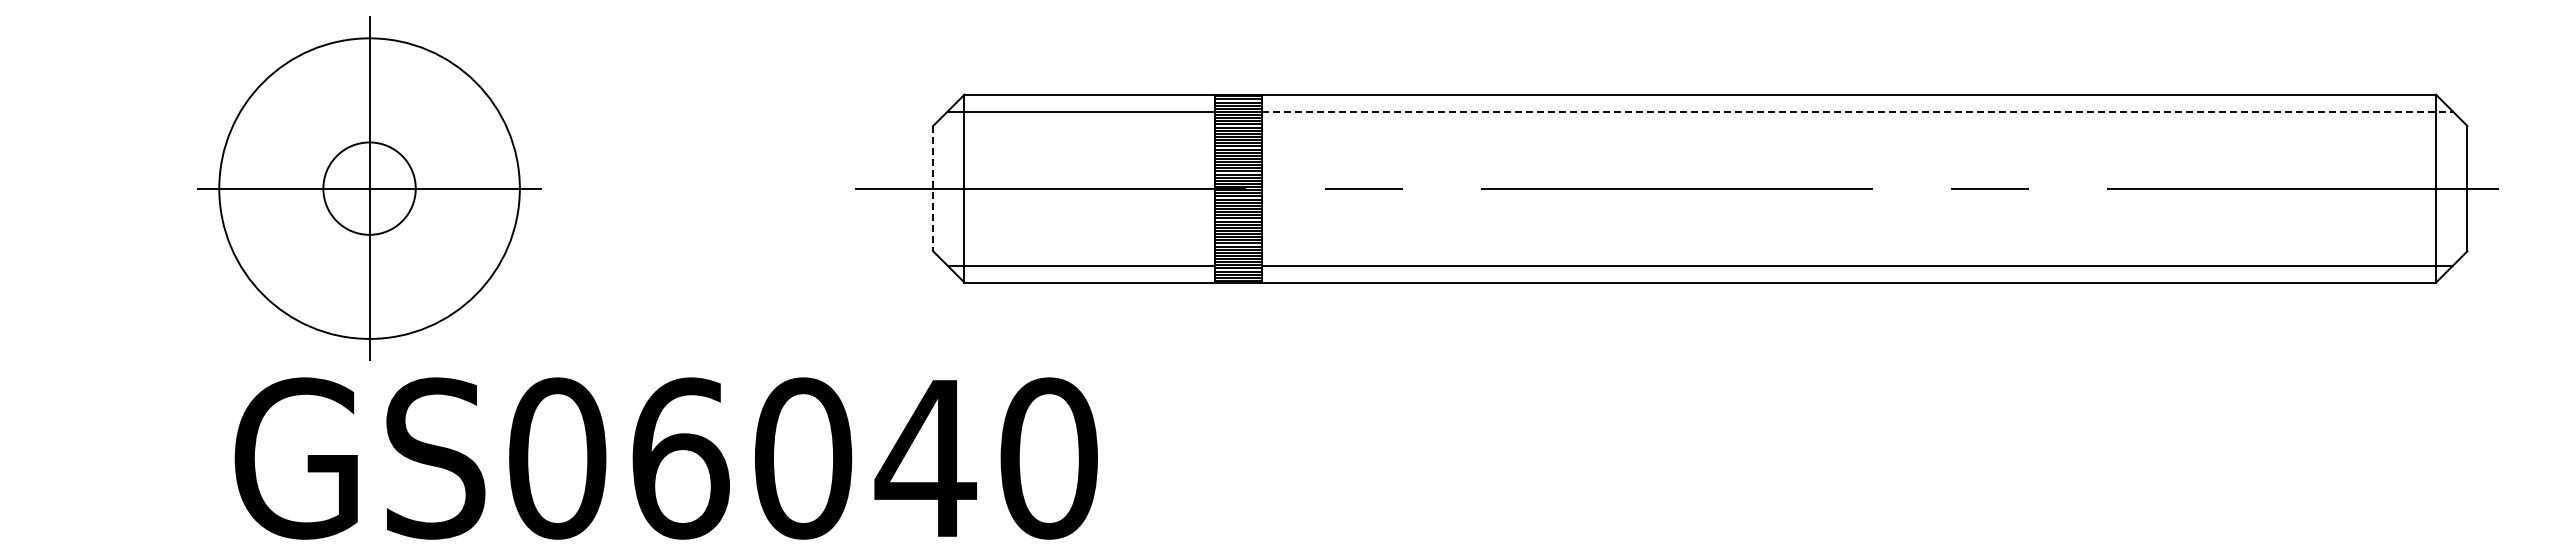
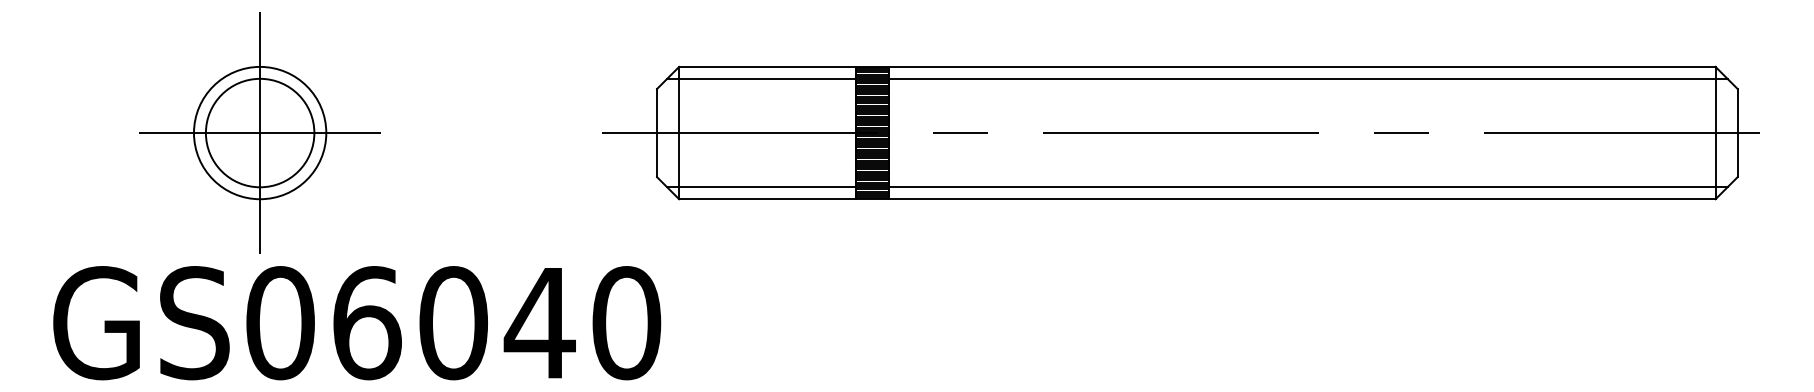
line: (1857, 111) -> (1308, 78), dashed -> solid
circle: (369, 188) -> (260, 132), size x0.62
circle: (369, 188) -> (260, 132), size x1.67
line: (933, 188) -> (657, 132), dashed -> solid
text: (665, 458) -> (356, 323), moved

